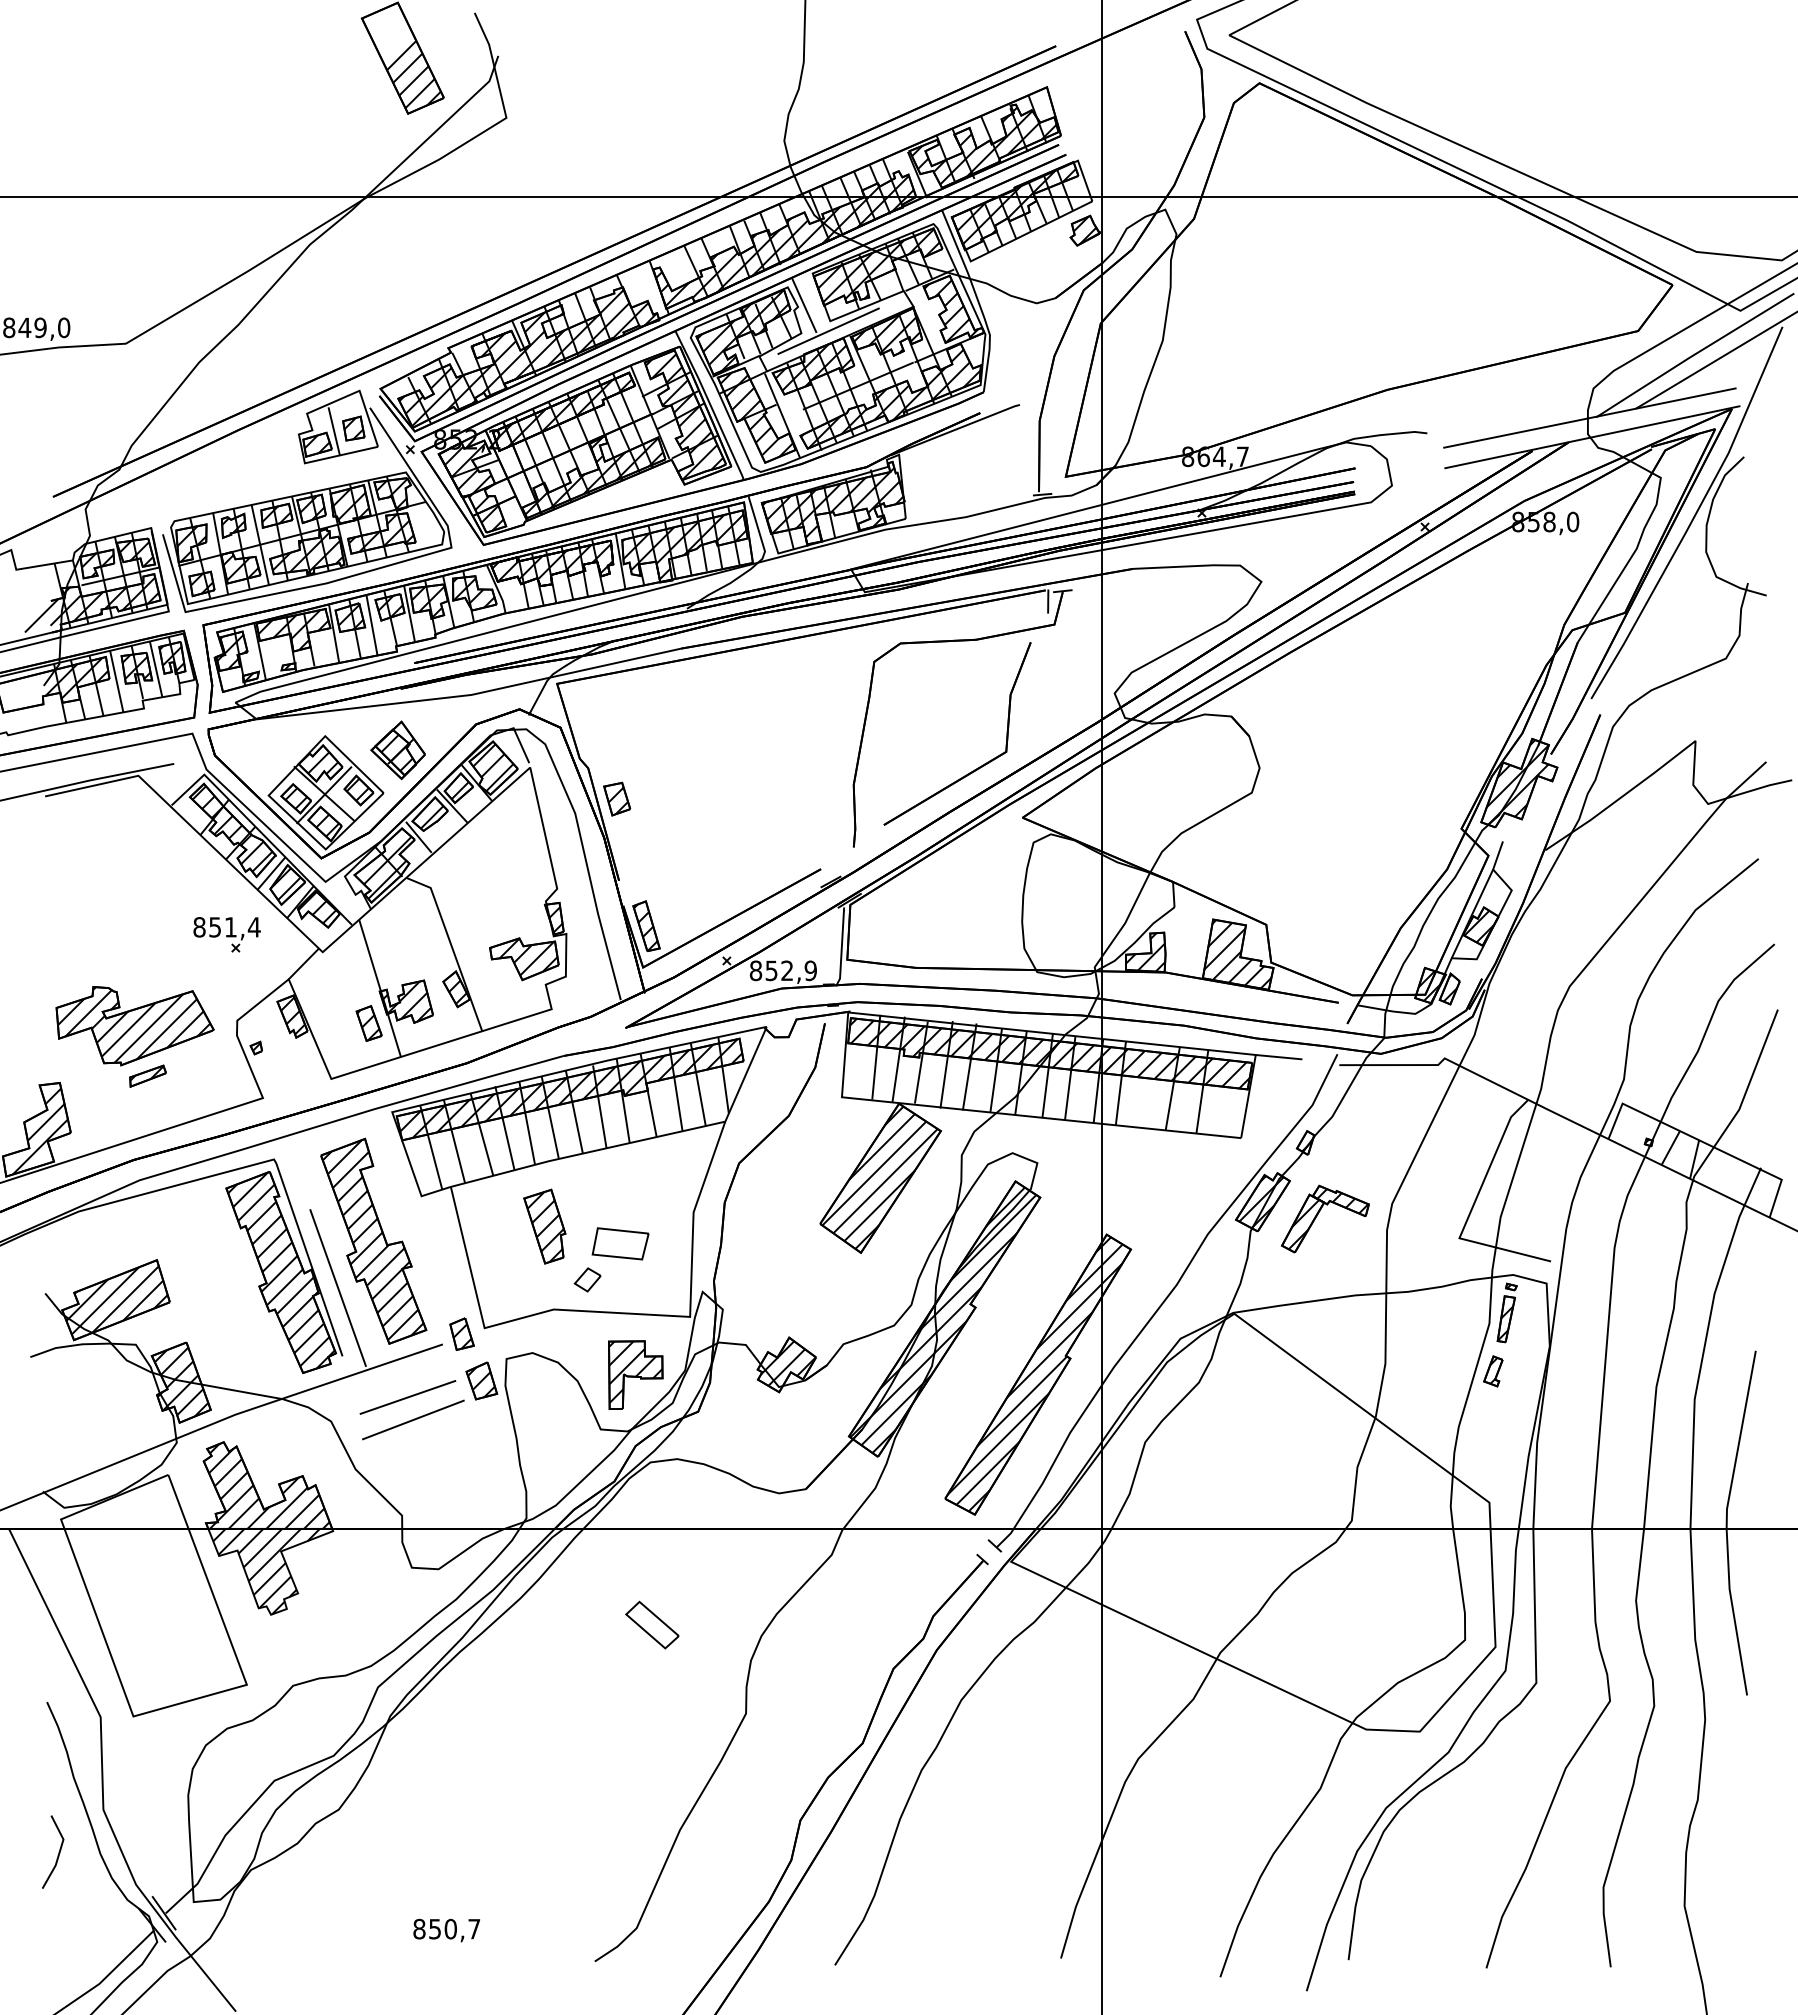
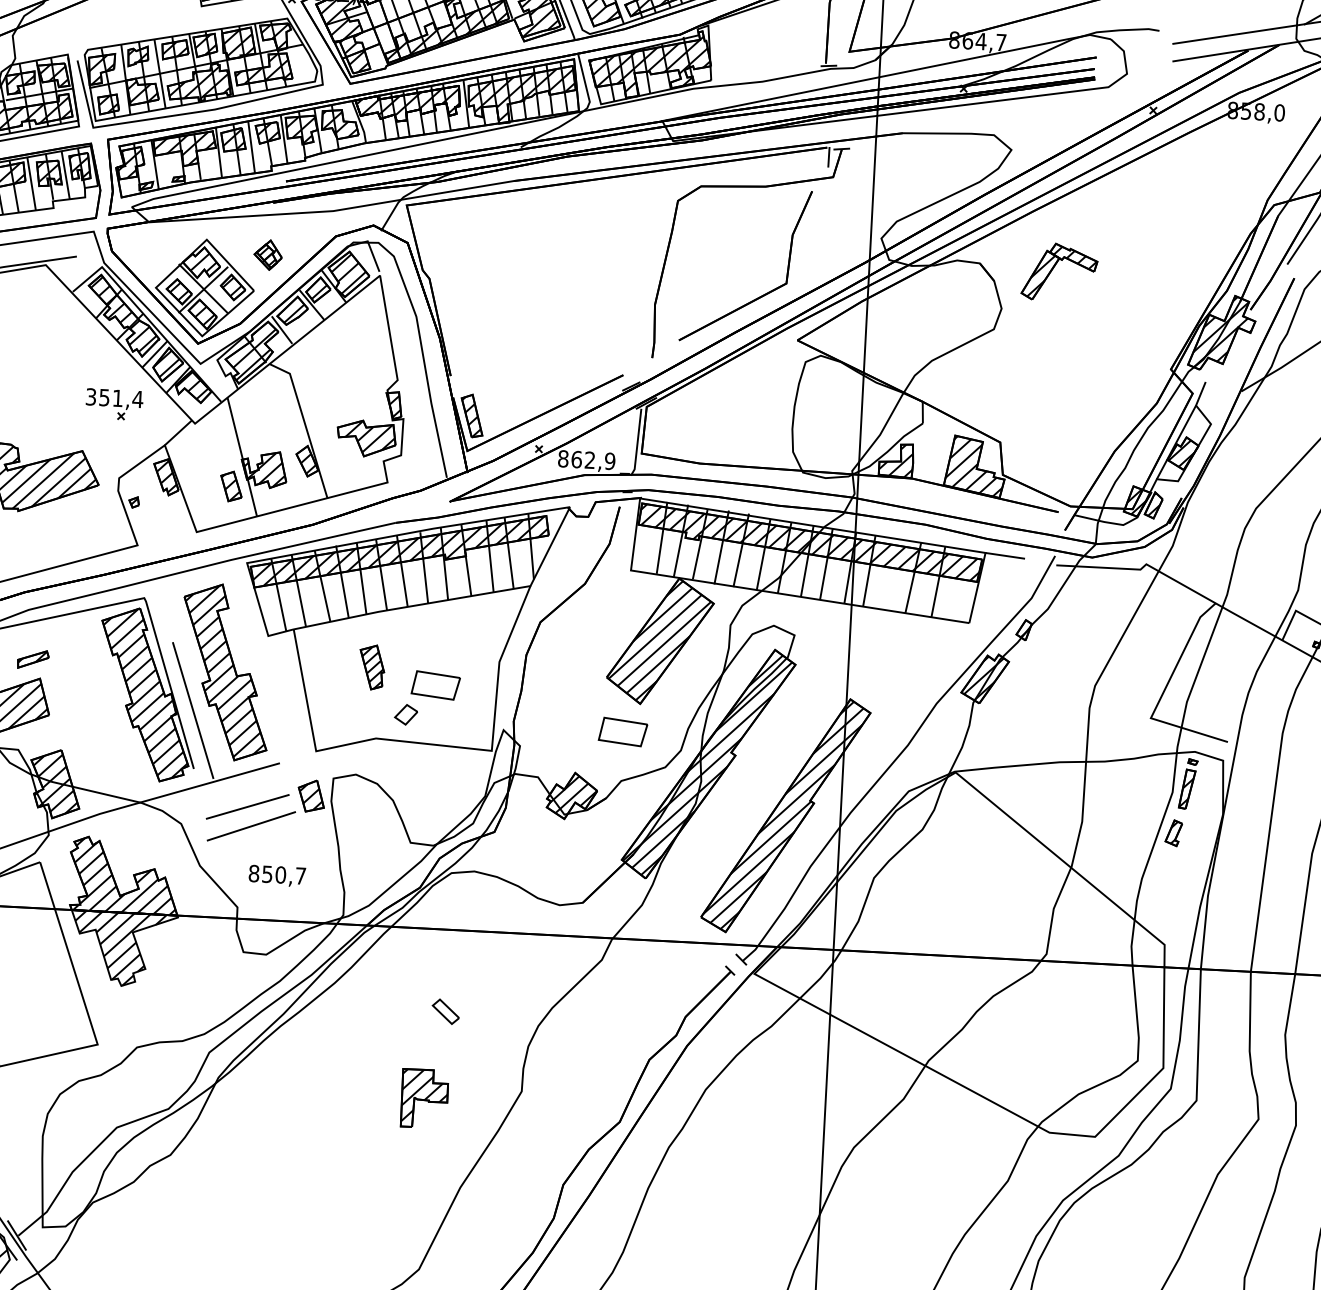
part: (397, 750) -> (267, 255), size x0.6
part: (617, 798) -> (453, 305), removed
text: (199, 927) -> (91, 397), 851,4 -> 351,4
text: (771, 970) -> (576, 459), 852,9 -> 862,9
part: (147, 1075) -> (32, 658), moved
part: (1318, 1214) -> (1054, 268), moved
part: (544, 1226) -> (371, 667), size x0.7
part: (842, 1286) -> (623, 731), added
part: (461, 1333) -> (296, 754), removed
part: (635, 1374) -> (424, 1098), moved
part: (652, 1624) -> (446, 1011), size x0.6
text: (446, 1930) -> (277, 875), moved

